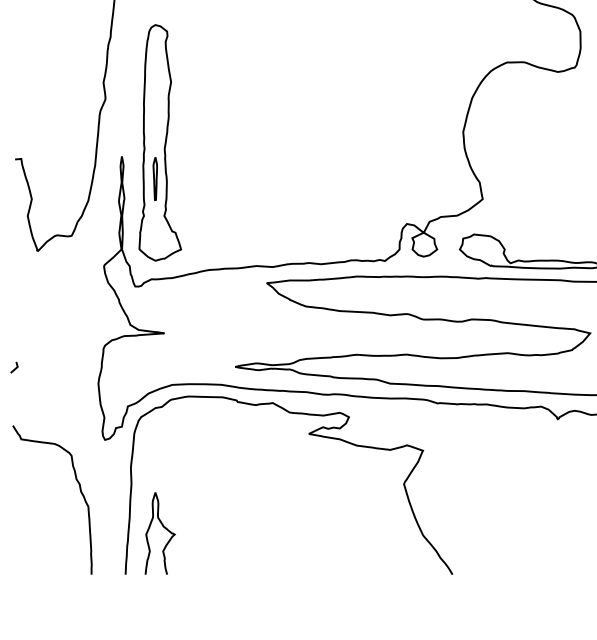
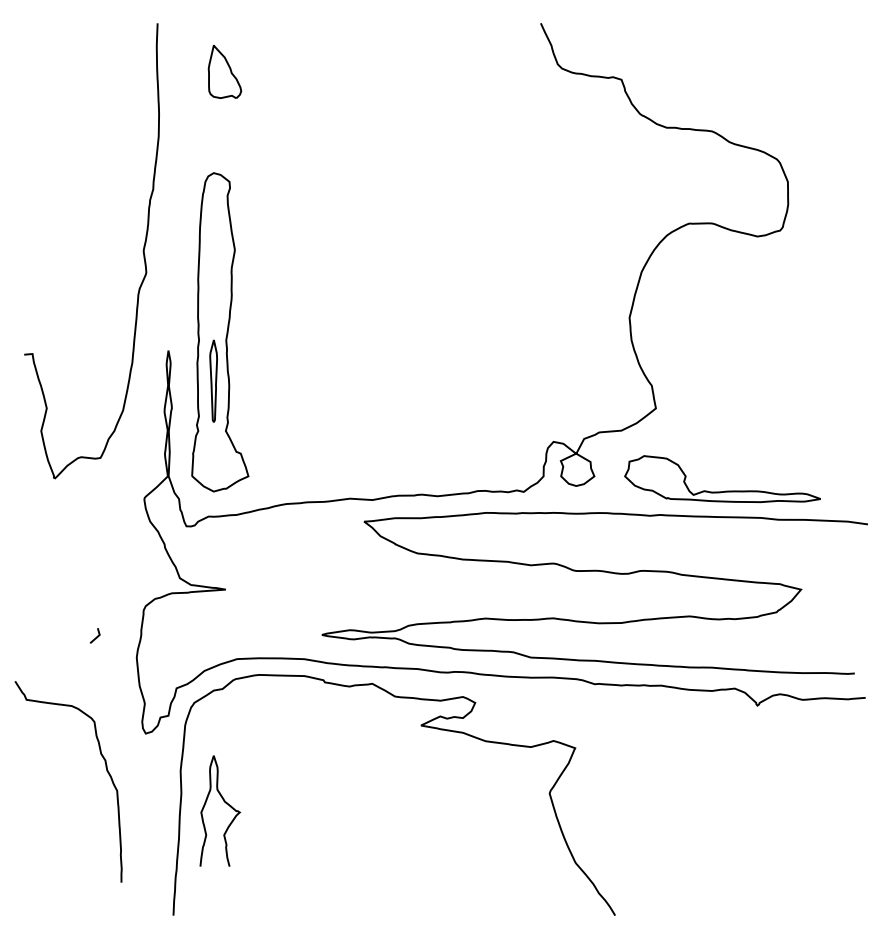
part: (155, 178) -> (213, 380), size x1.4
line: (15, 368) -> (96, 636), moved
curve: (80, 492) -> (106, 771), moved
curve: (164, 528) -> (226, 804), moved

